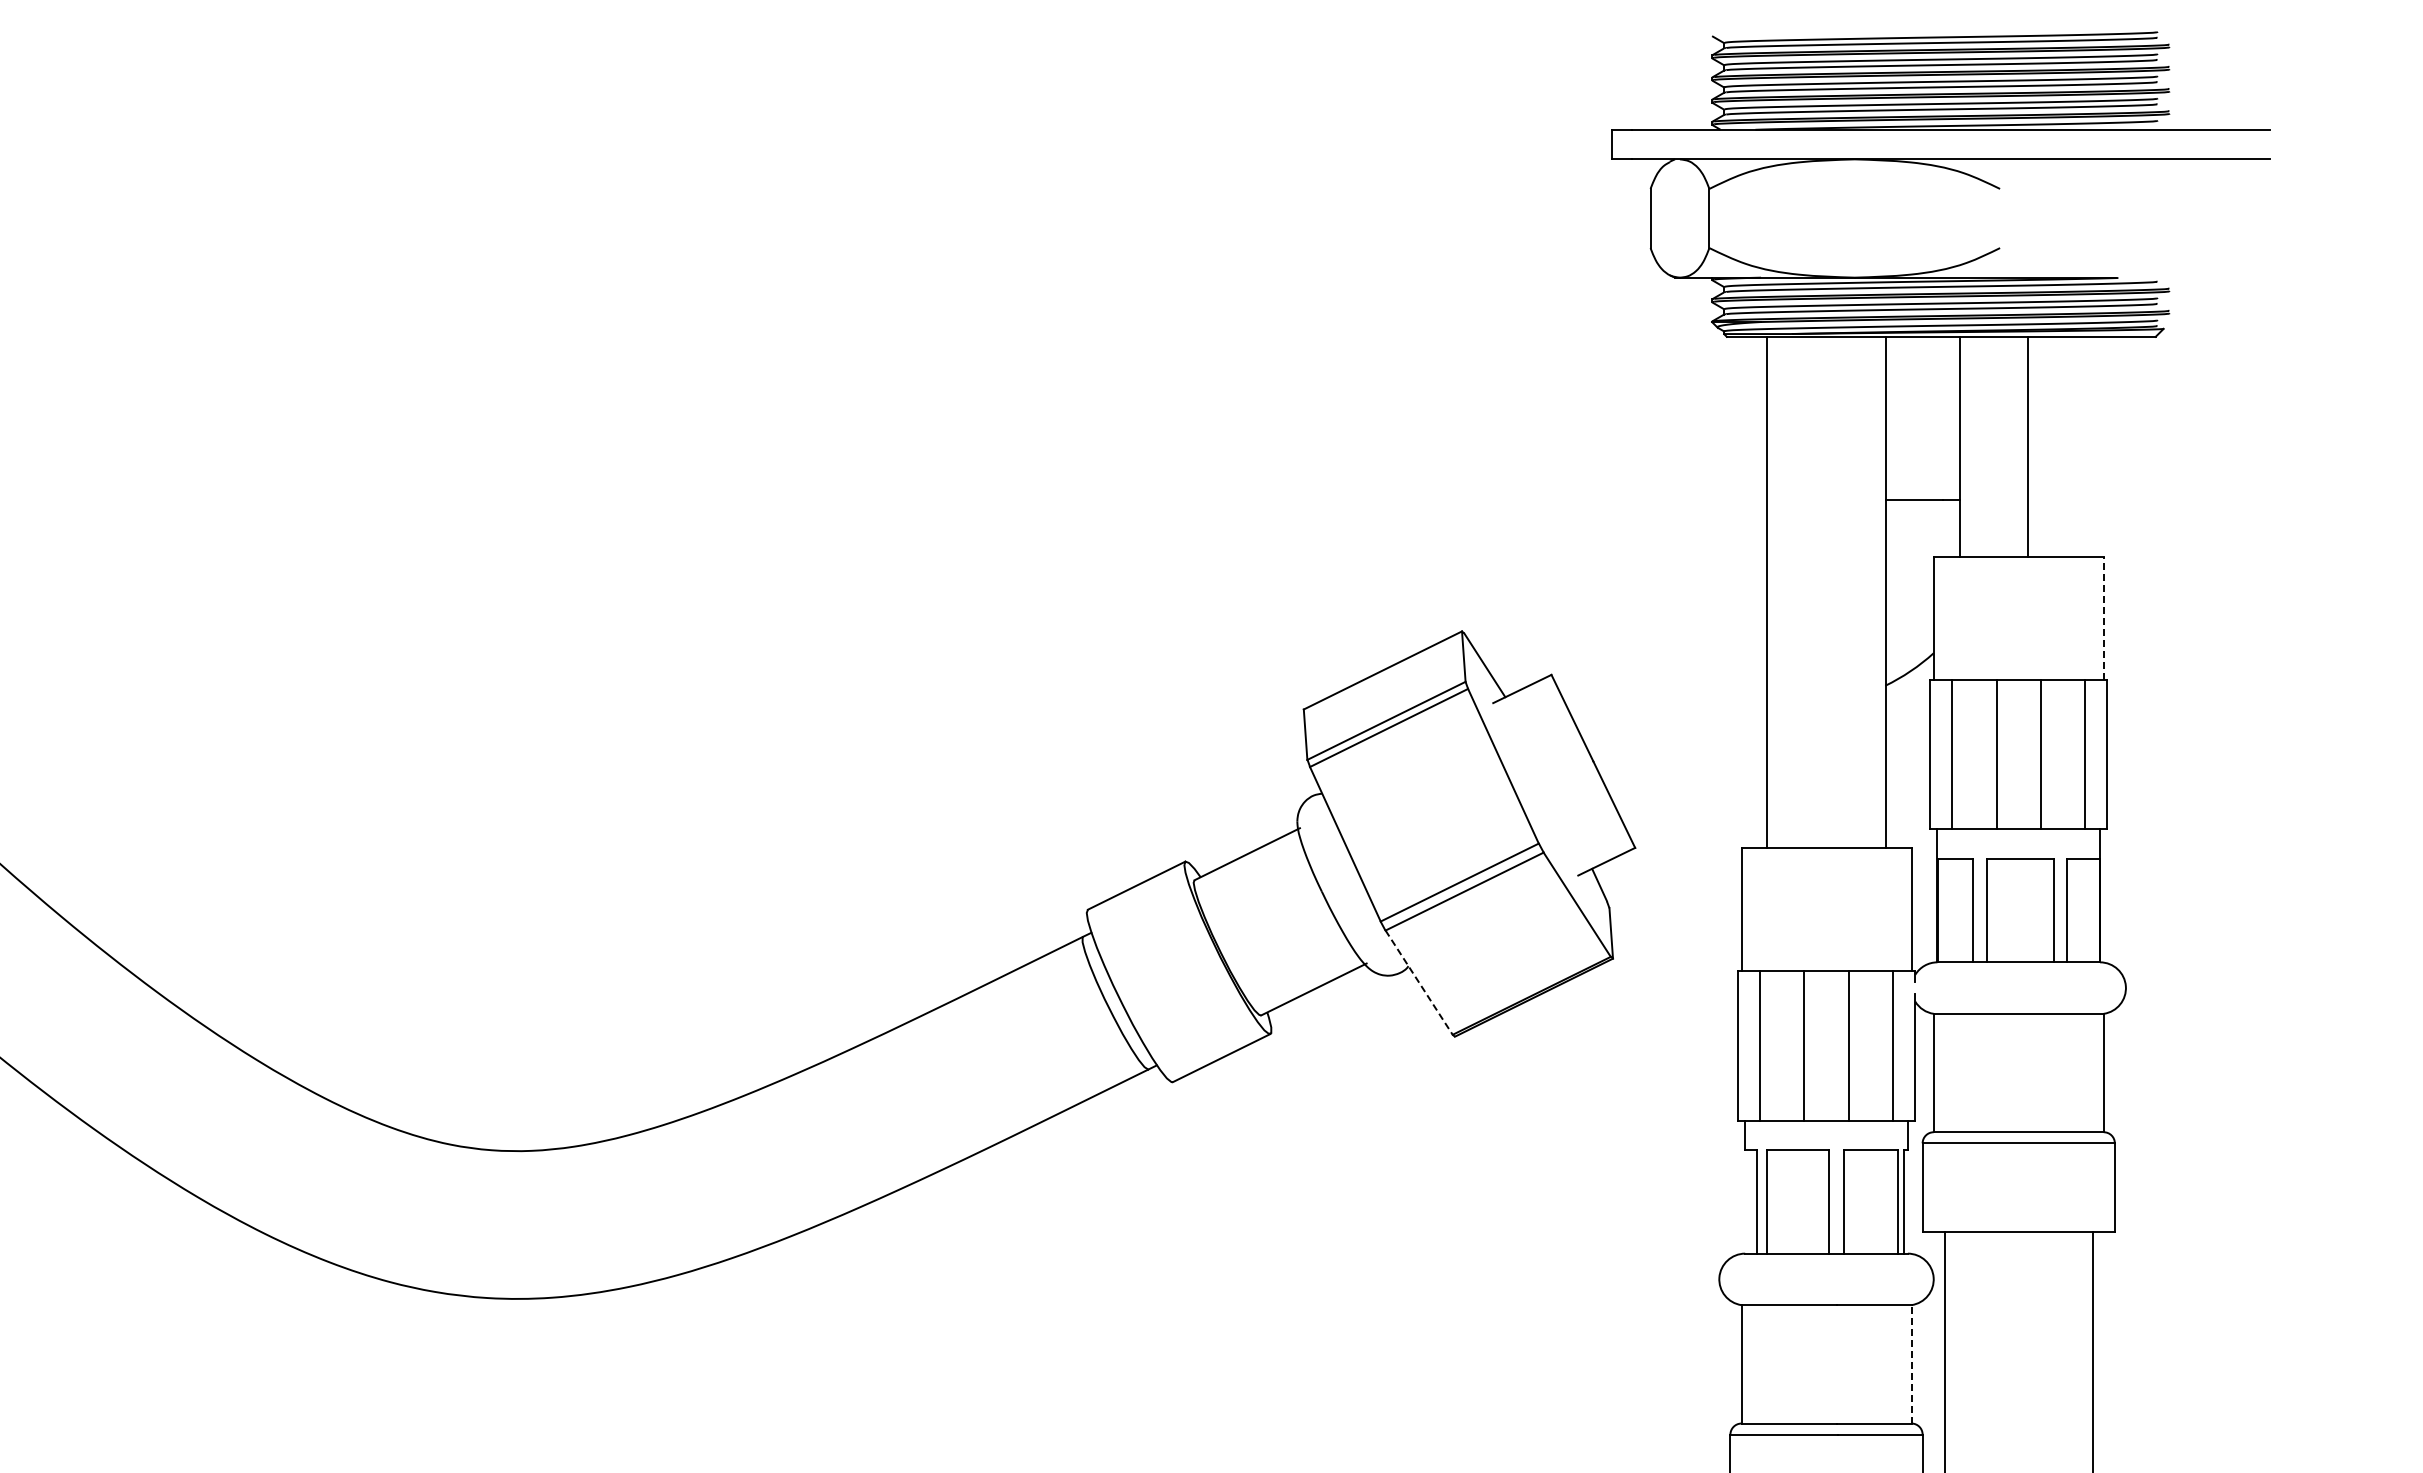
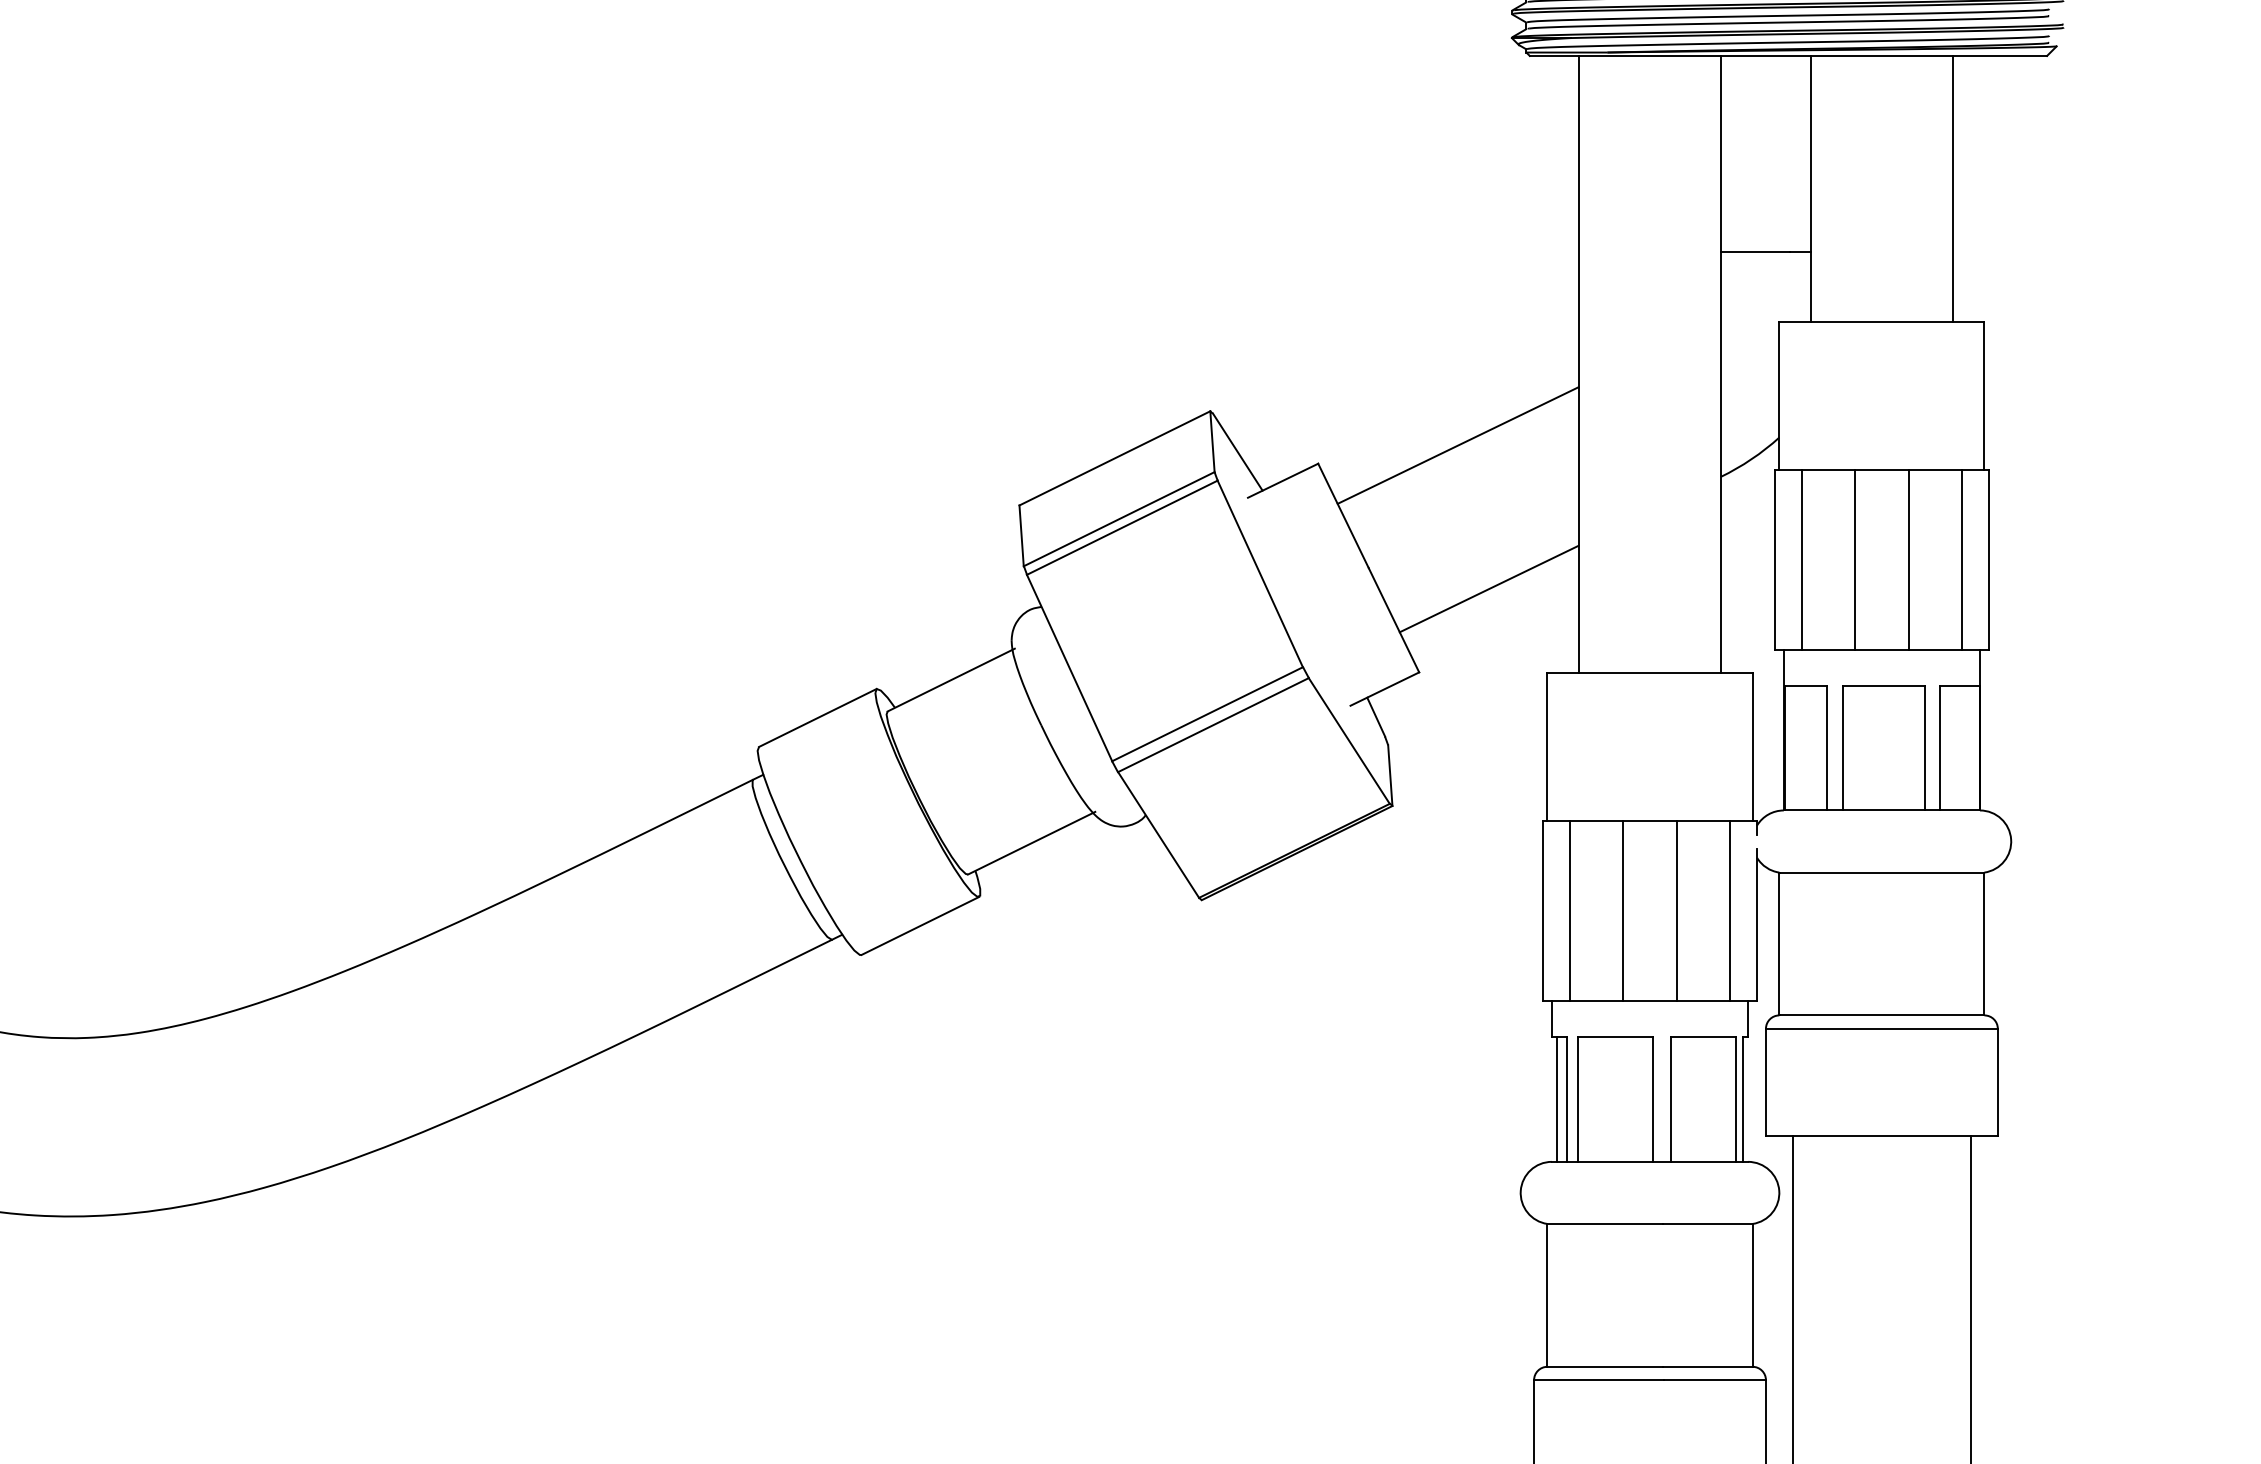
line: (2027, 446) -> (1952, 188), moved
line: (2103, 618) -> (1984, 395), dashed -> solid
line: (1667, 659) -> (1458, 445), added
line: (1693, 778) -> (1489, 588), added
line: (1419, 982) -> (1159, 834), dashed -> solid
line: (1749, 1201) -> (1557, 1098), added
line: (1911, 1363) -> (1752, 1294), dashed -> solid

